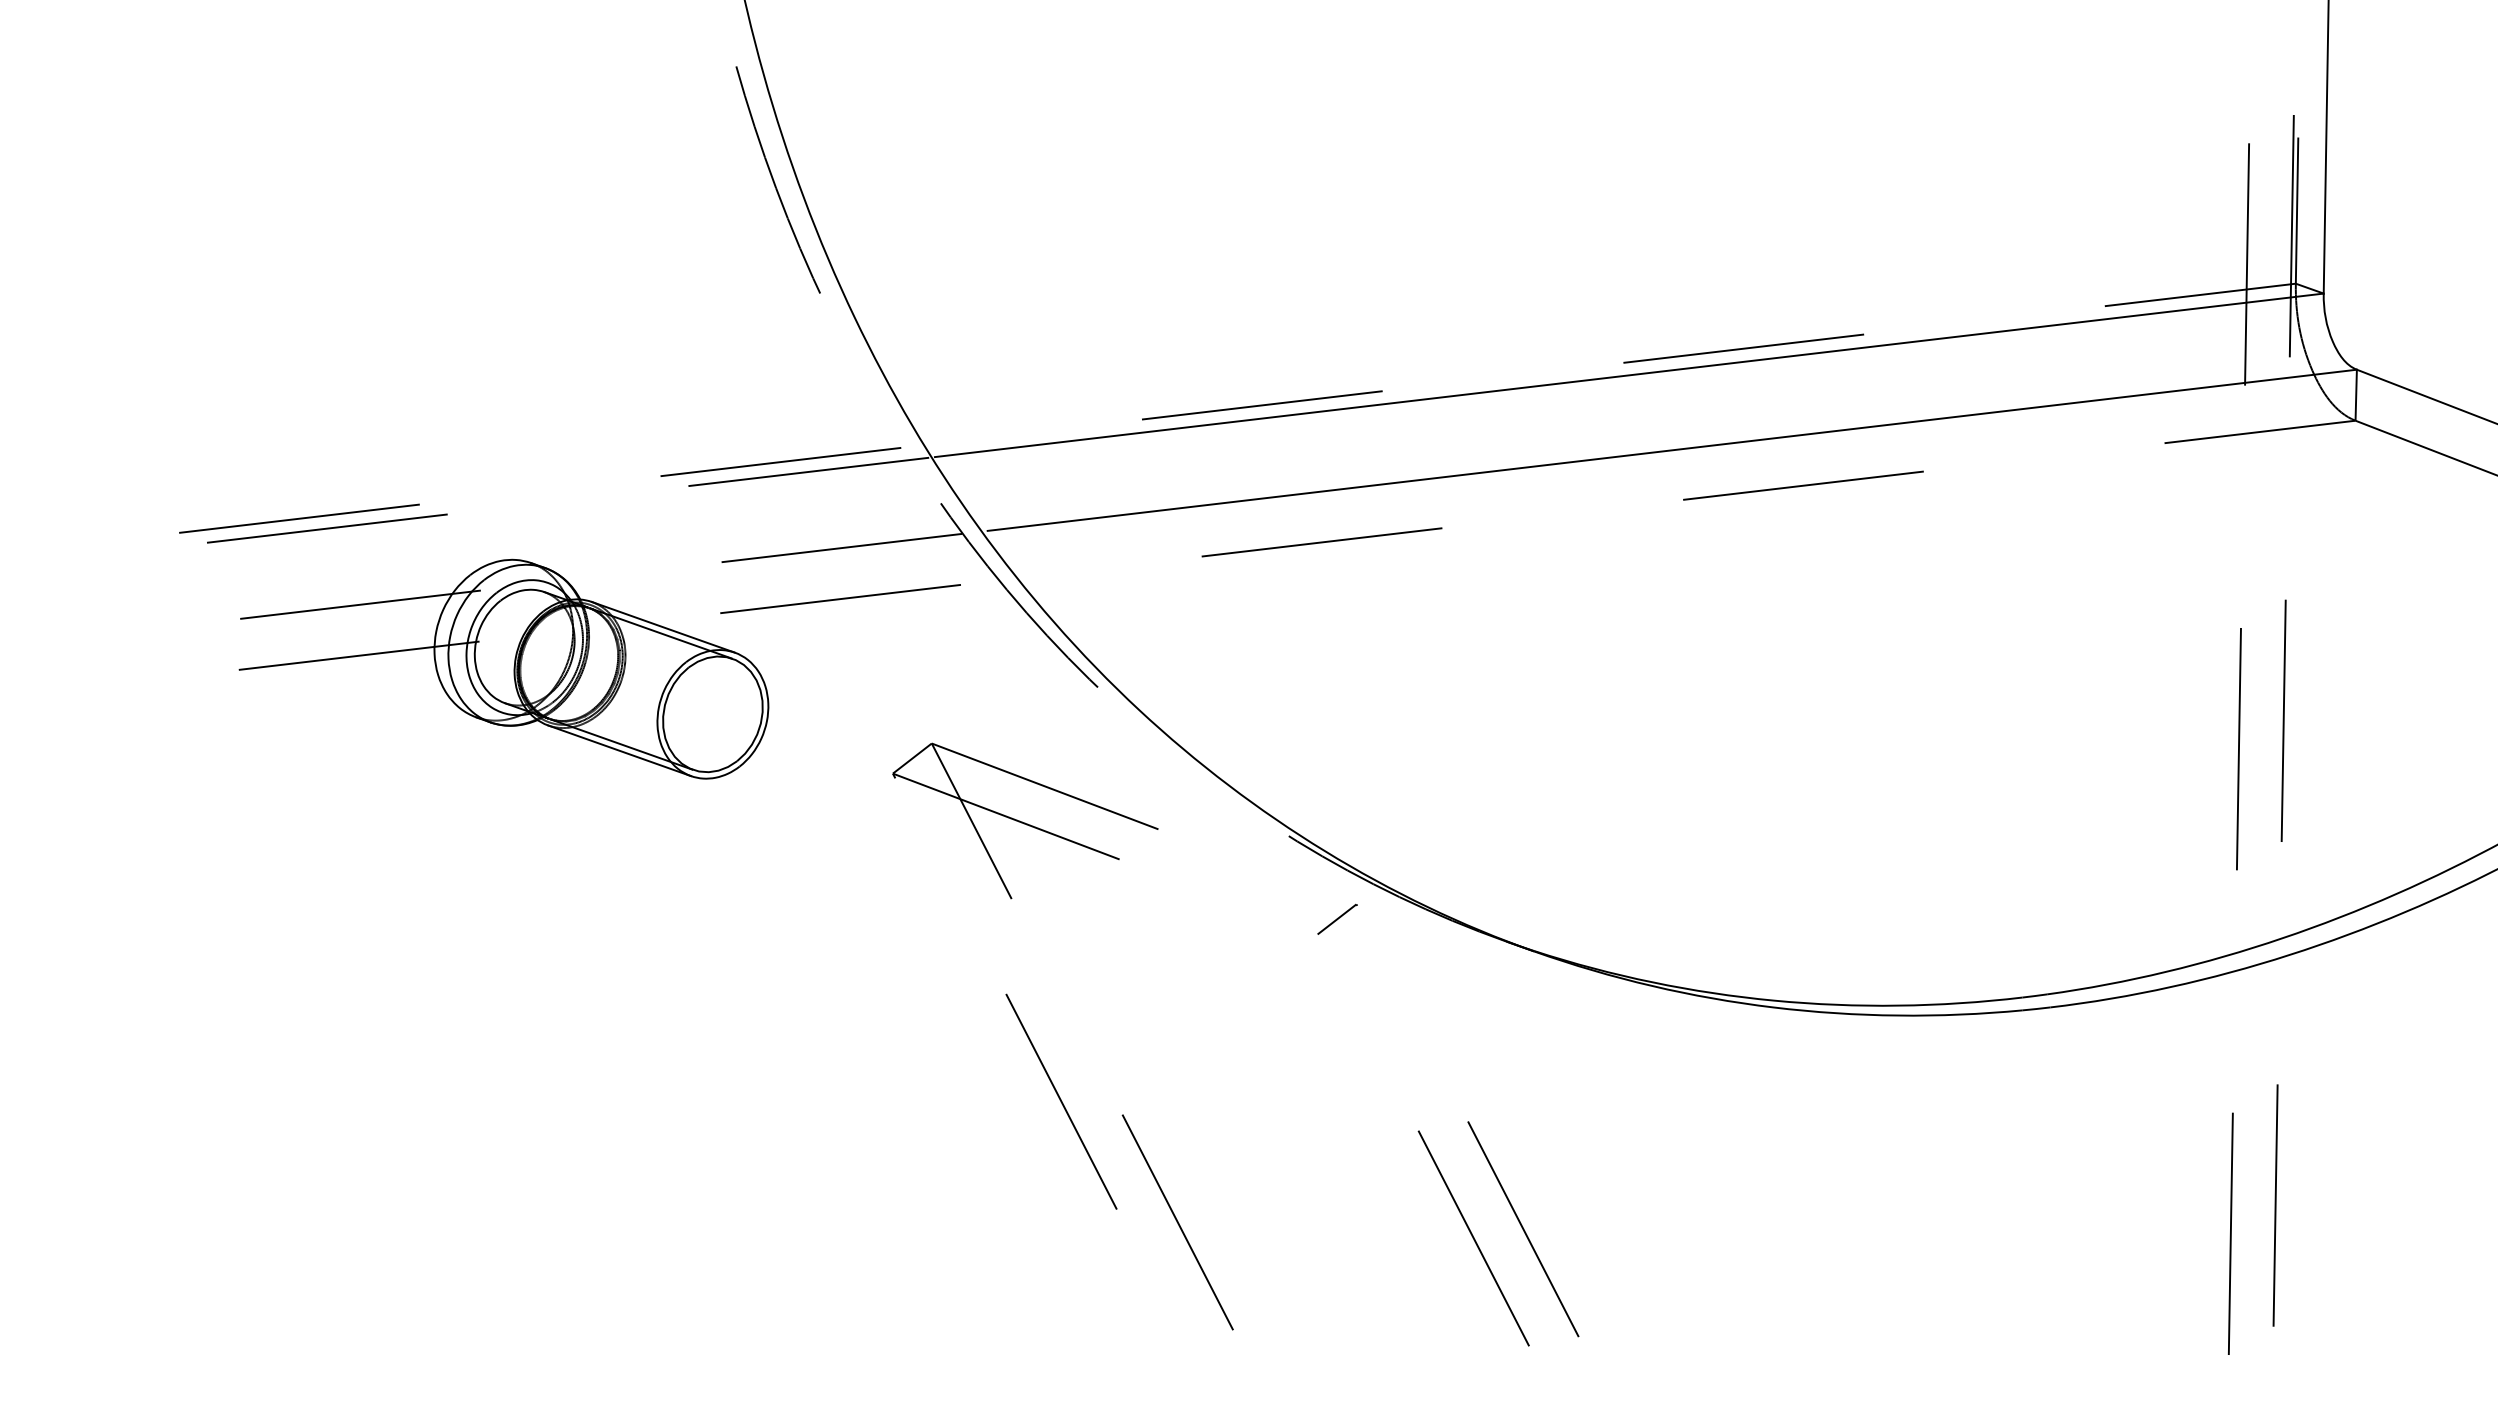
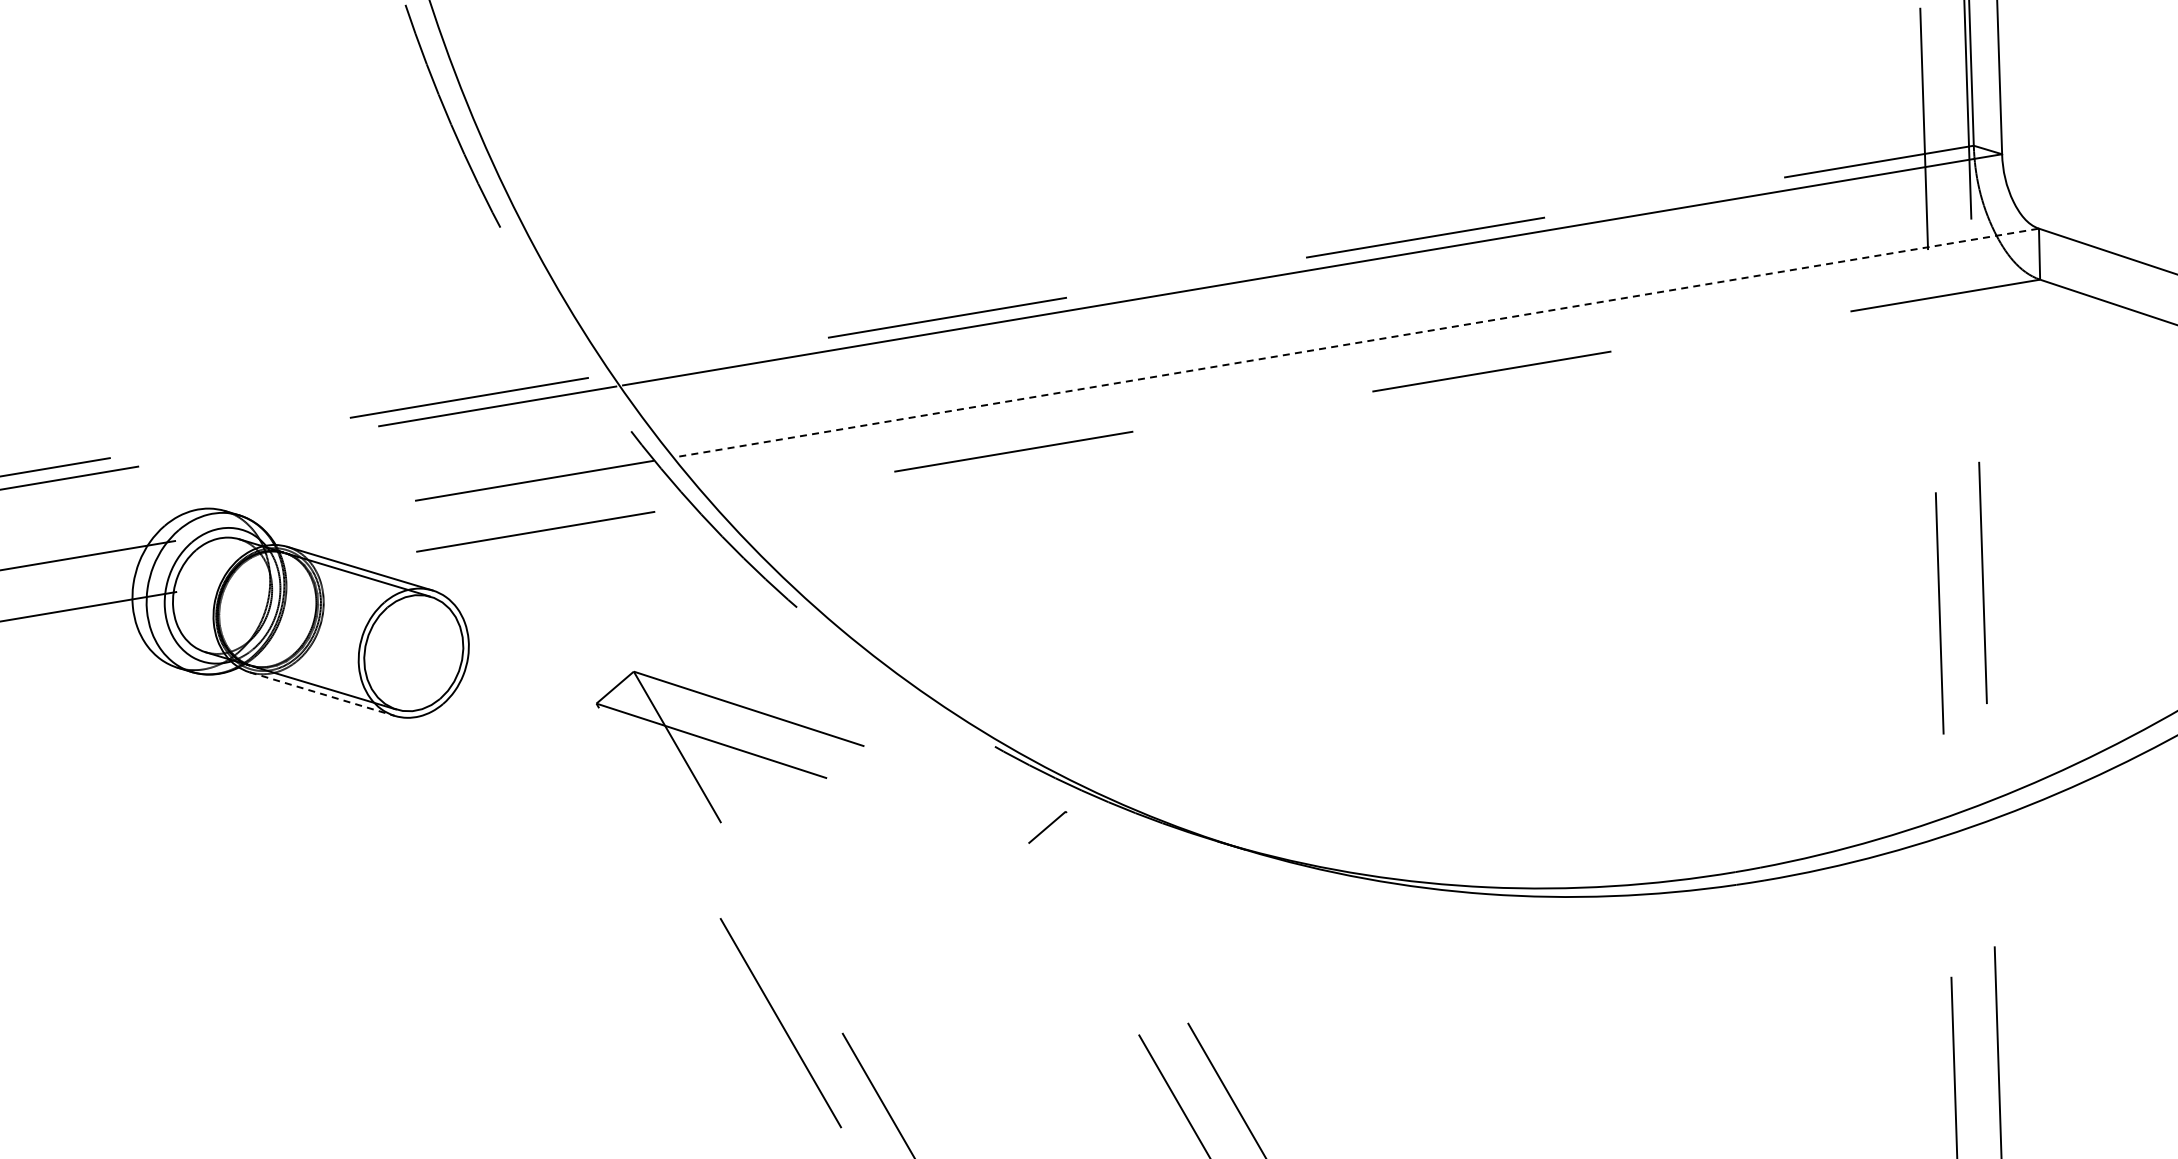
line: (1672, 450) -> (1359, 342), solid -> dashed
line: (619, 750) -> (322, 693), solid -> dashed

